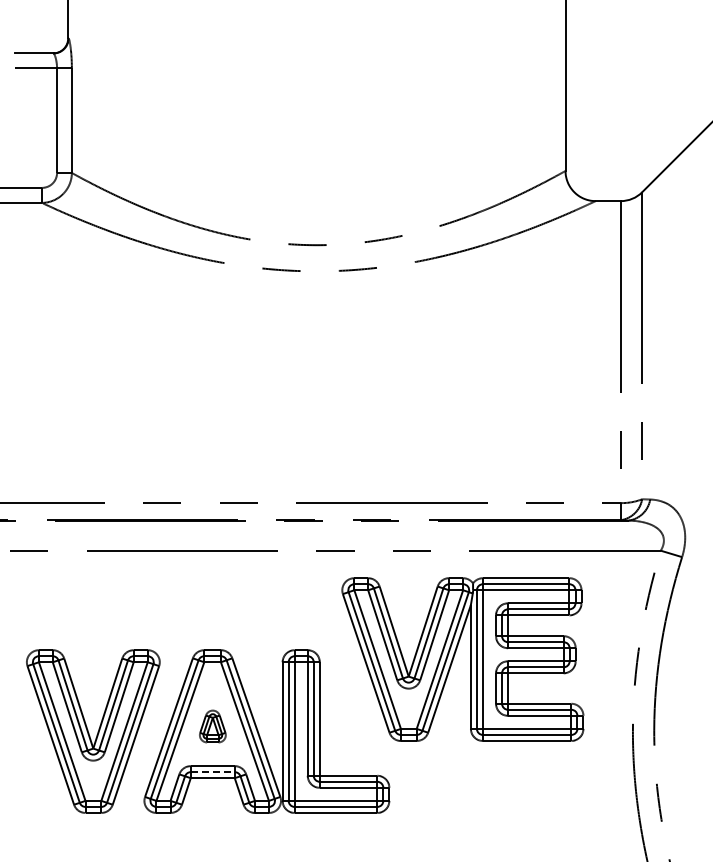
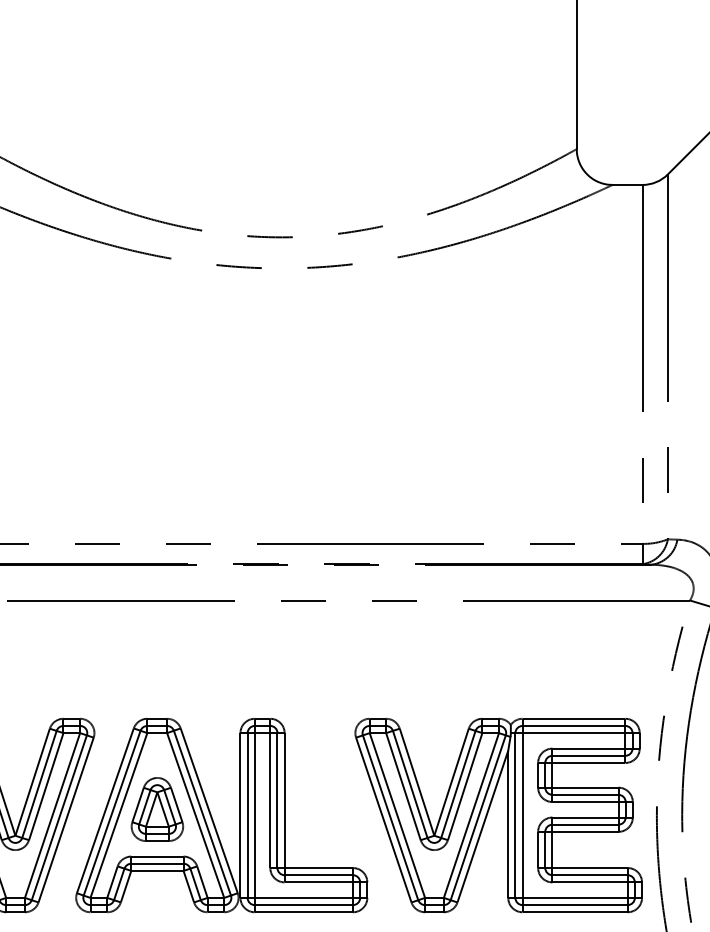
part: (470, 659) -> (507, 815), moved
part: (212, 726) -> (157, 809), size x1.67
line: (212, 772) -> (157, 864), dashed -> solid

